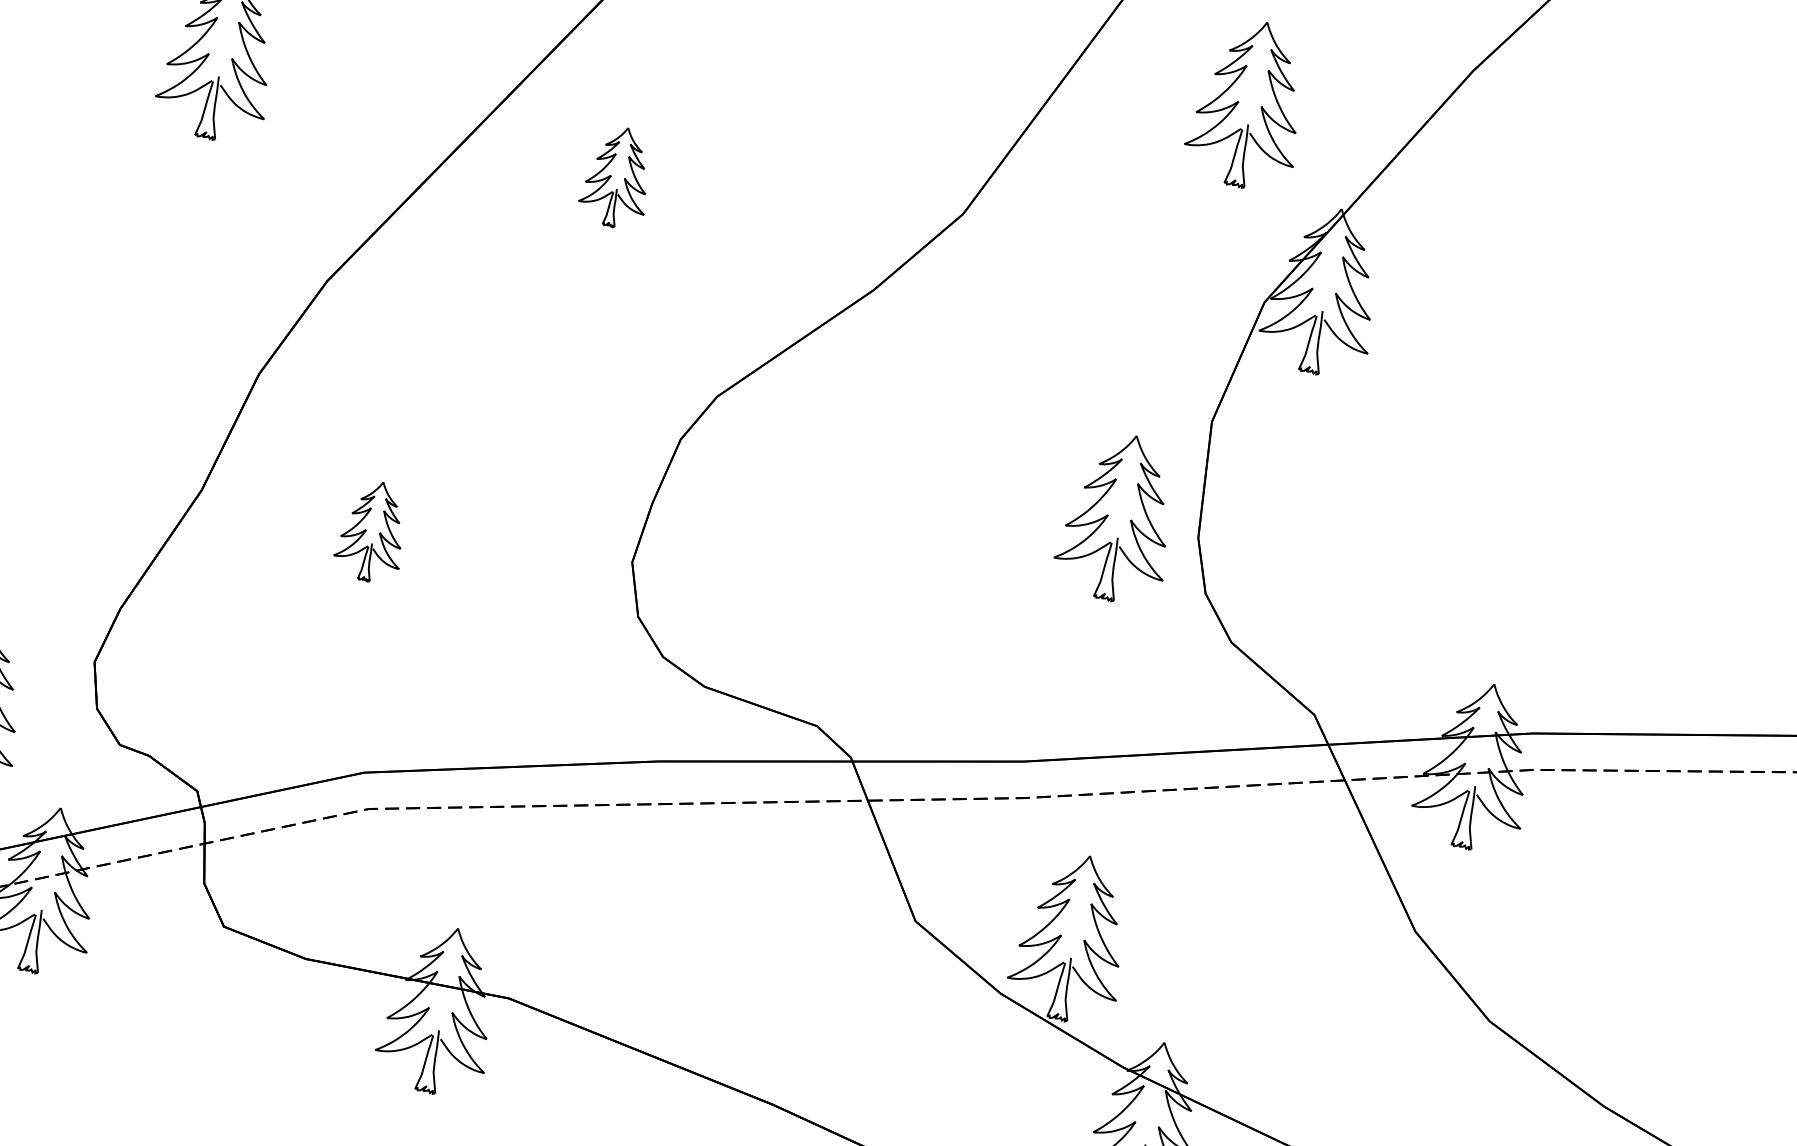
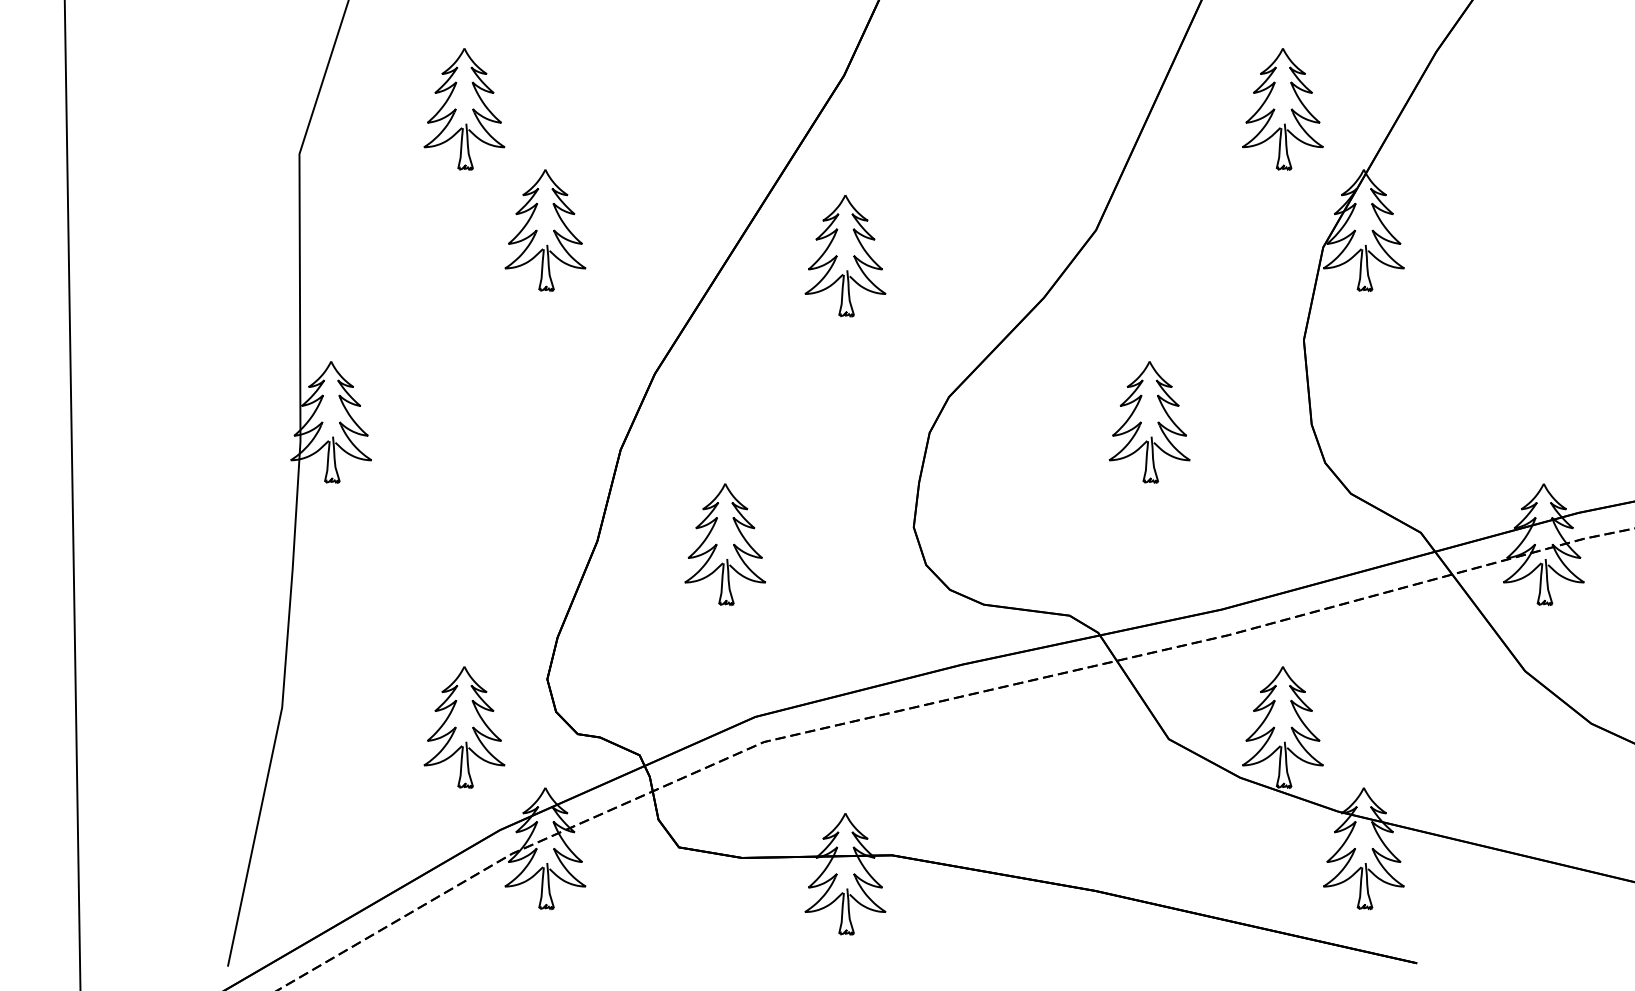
part: (617, 177) -> (845, 256), size x1.67
part: (1119, 518) -> (1149, 422), moved
part: (372, 531) -> (724, 544), size x1.67

